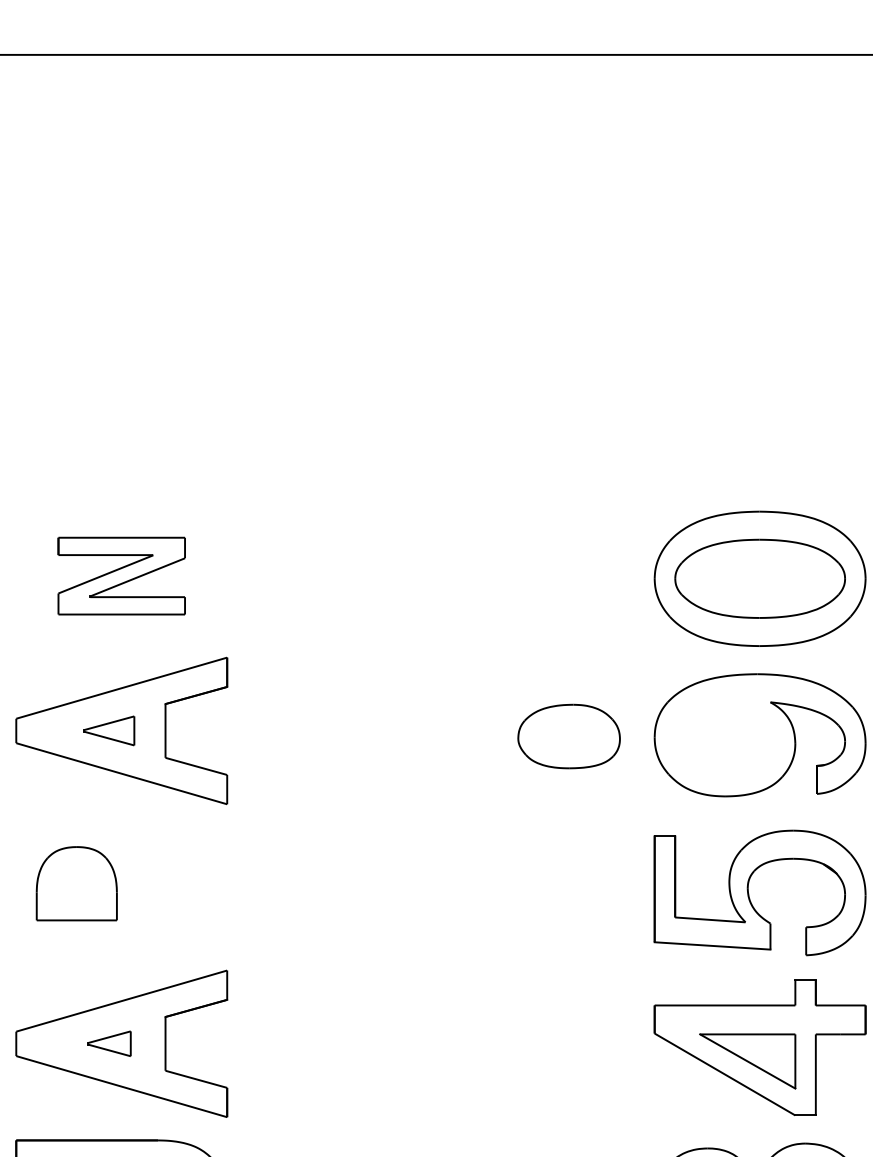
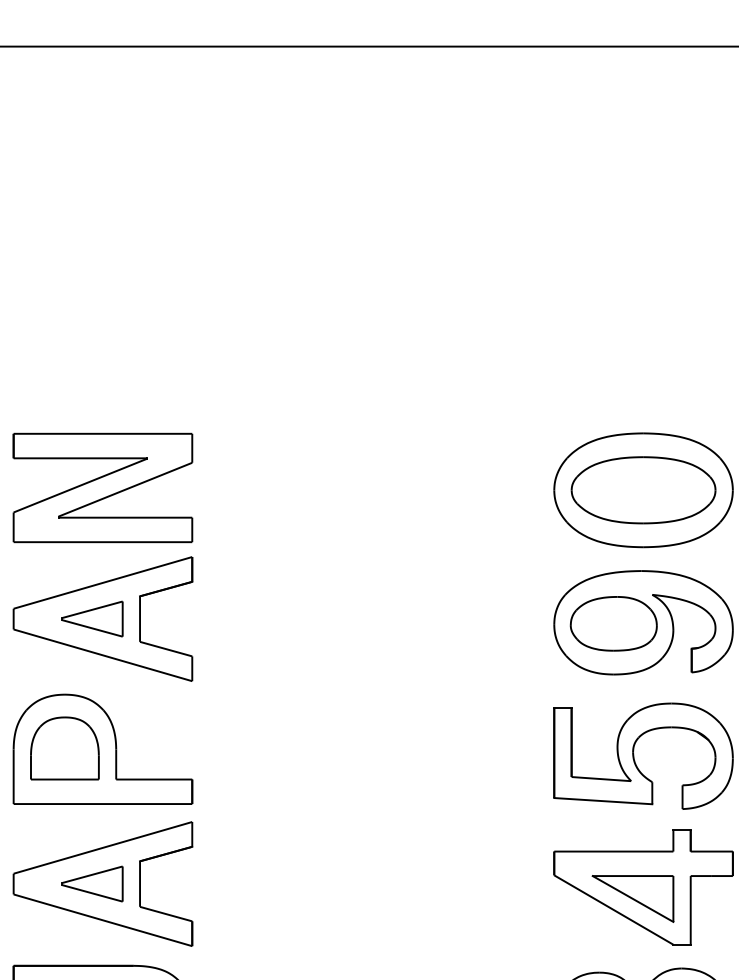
part: (121, 575) -> (102, 487), size x1.67
part: (109, 730) -> (92, 618), size x1.43
part: (568, 736) -> (613, 623), moved
part: (121, 883) -> (102, 748), added
part: (109, 1043) -> (92, 883), size x1.67

